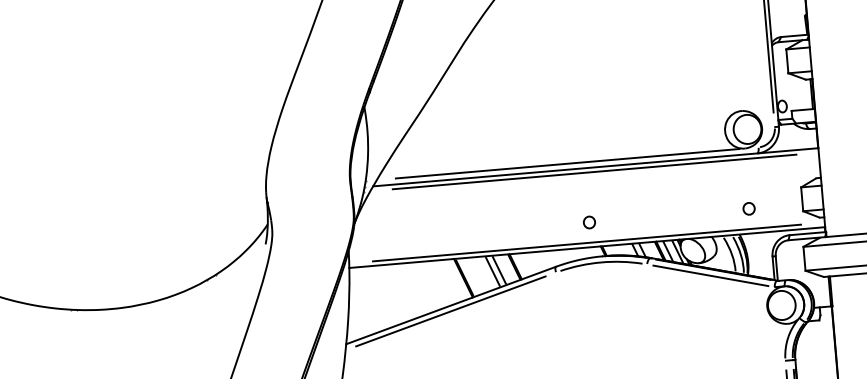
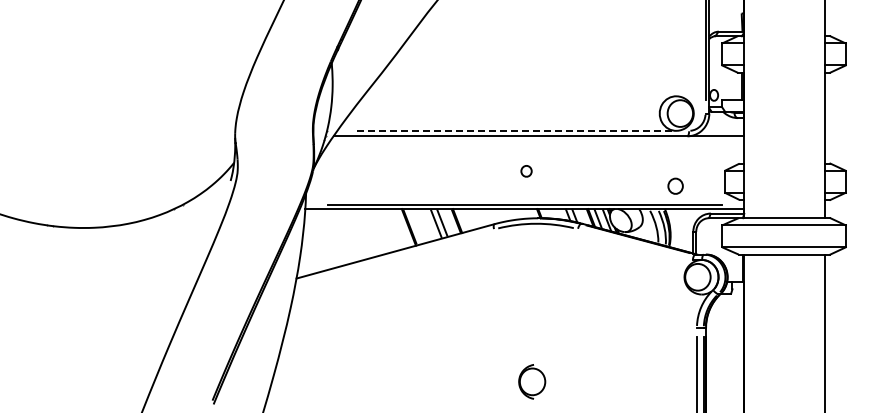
line: (566, 163) -> (512, 130), solid -> dashed
line: (594, 171) -> (537, 140), removed
part: (749, 209) -> (675, 186), size x1.4
part: (589, 222) -> (526, 171), moved
line: (710, 275) -> (635, 244), removed
line: (450, 311) -> (394, 256), removed

